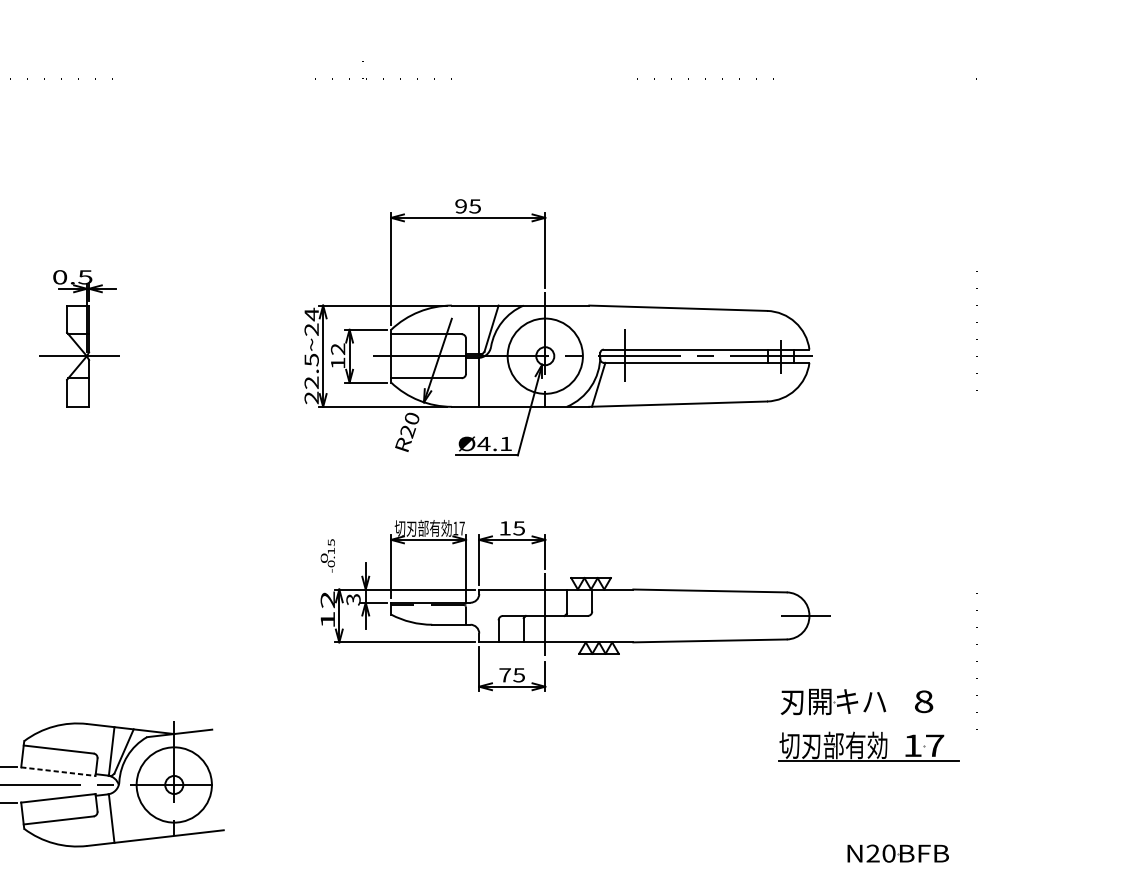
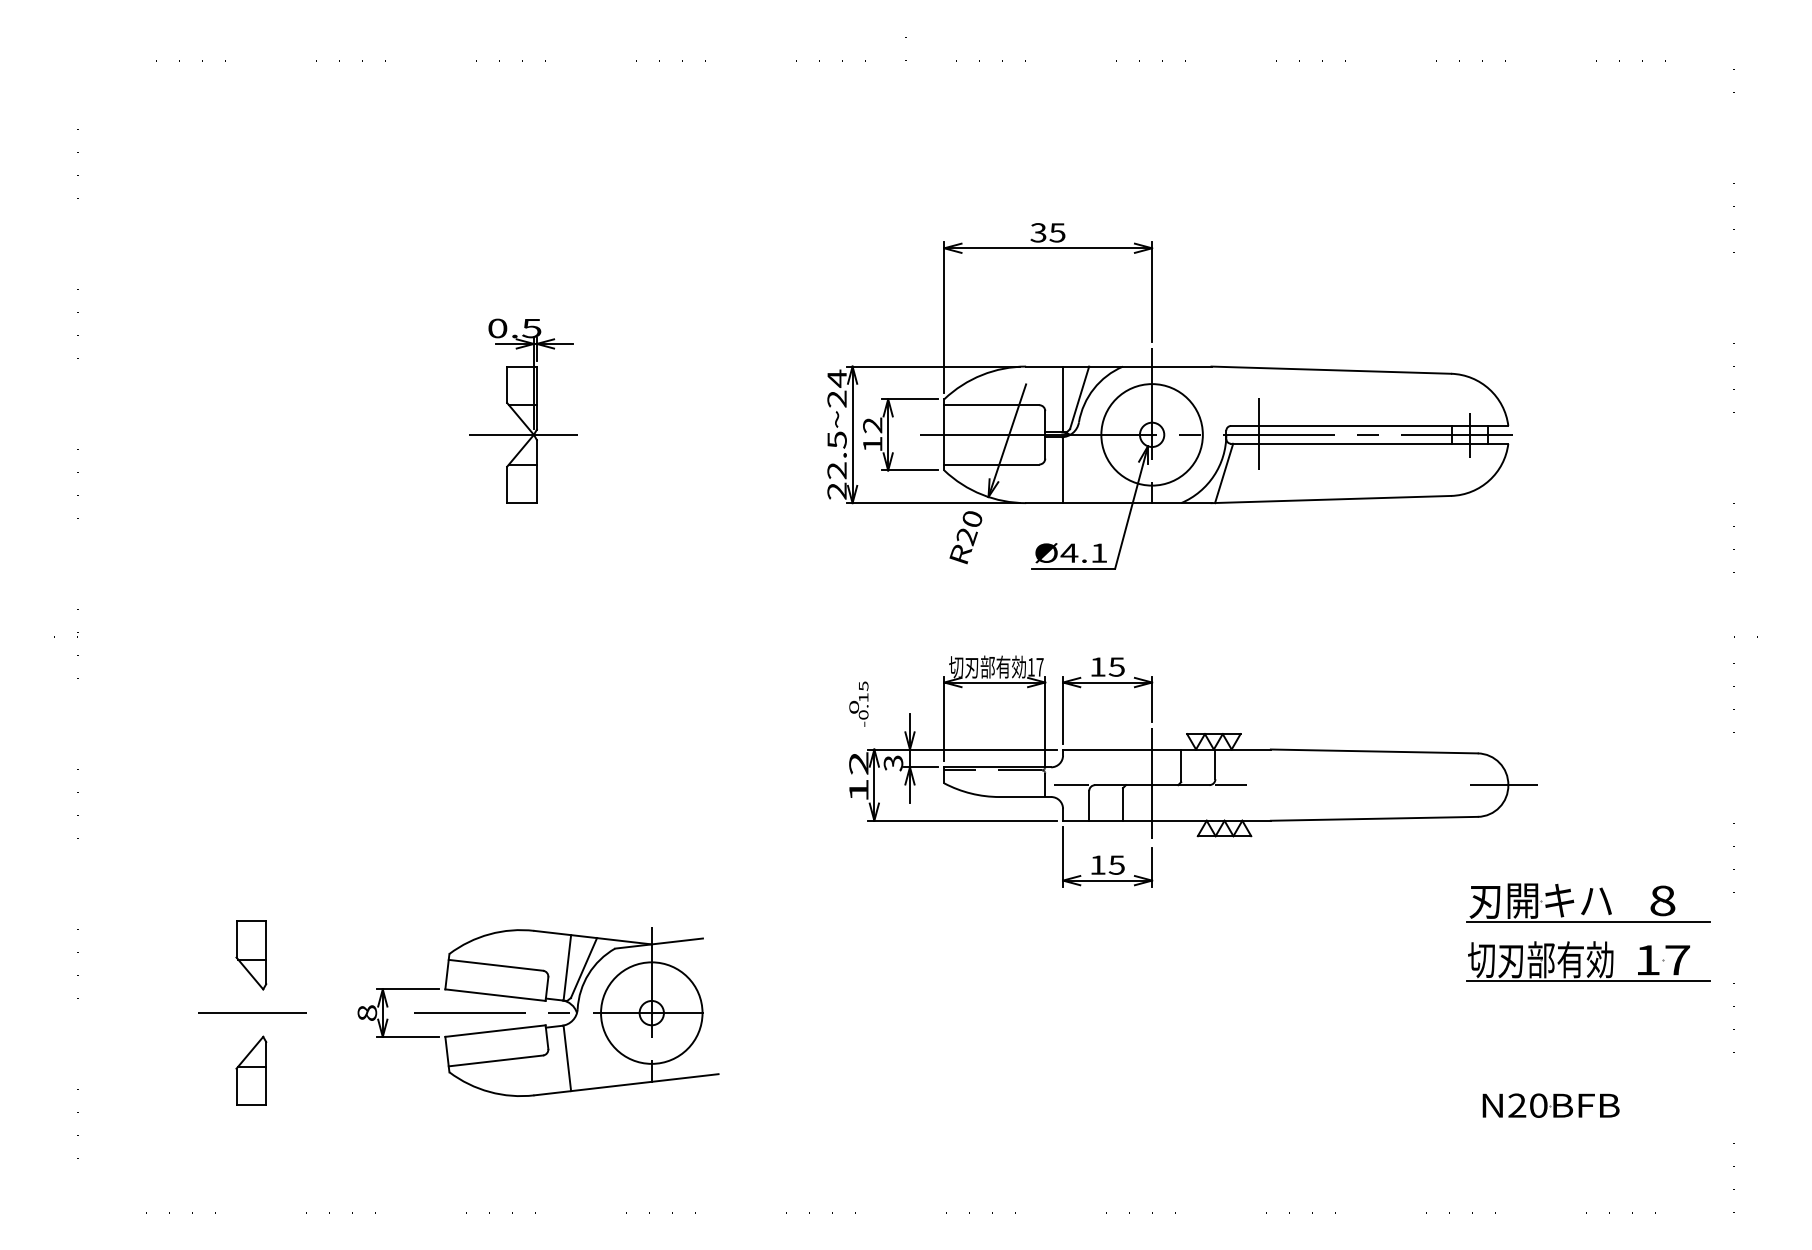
text: (461, 206) -> (1038, 232), 95 -> 35
line: (485, 616) -> (1071, 785), added
line: (604, 616) -> (1231, 785), added
text: (504, 674) -> (1097, 864), 75 -> 15
line: (868, 717) -> (1588, 921), added
line: (58, 771) -> (495, 995), dashed -> solid
part: (897, 853) -> (1550, 1105), moved

